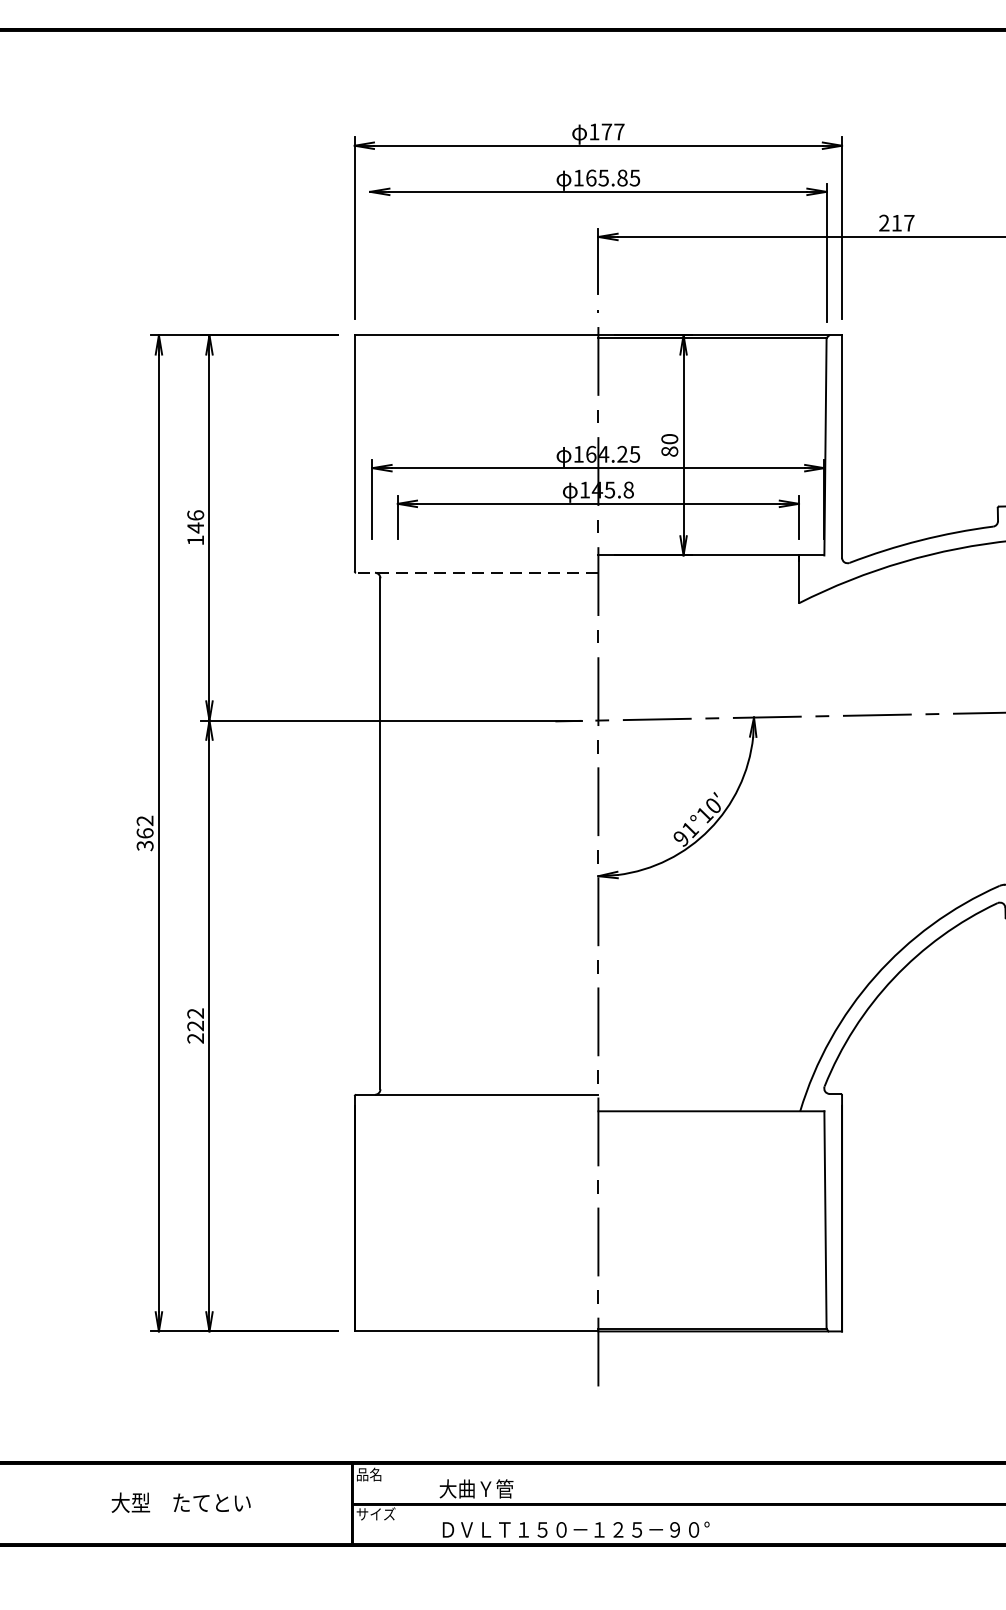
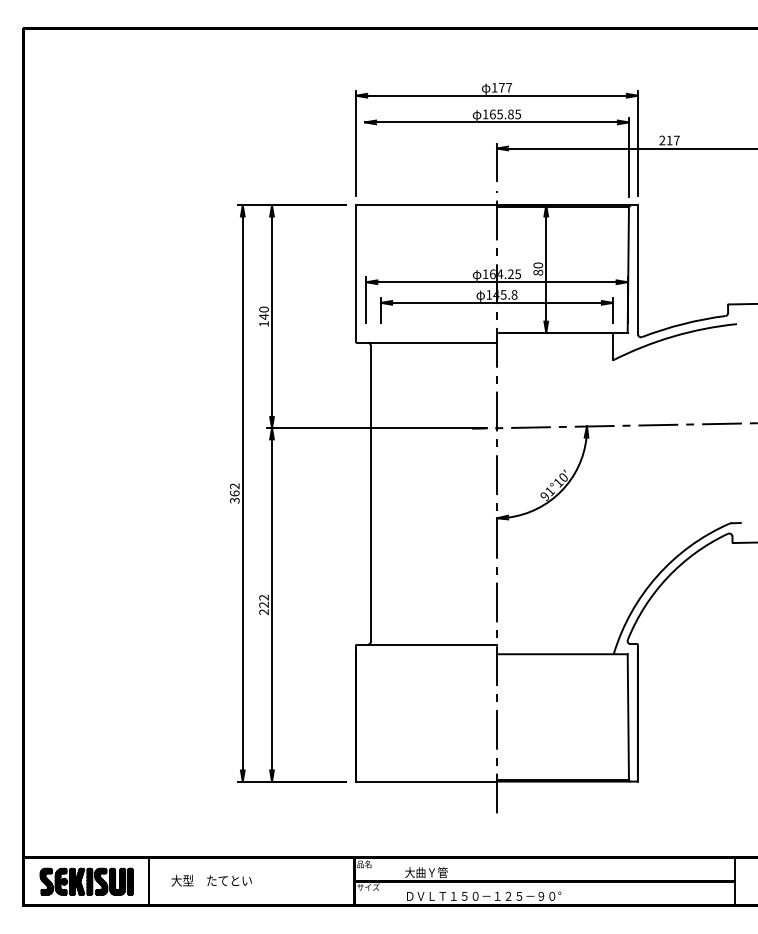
text: (194, 515) -> (263, 309), 146 -> 140
line: (476, 572) -> (426, 342), dashed -> solid
text: (180, 1502) -> (211, 880), moved

